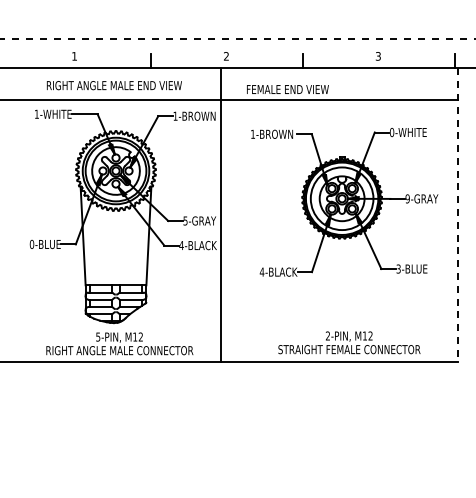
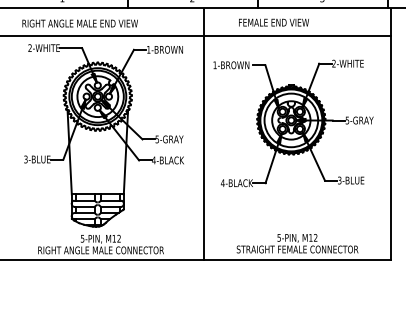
text: (114, 85) -> (80, 23), moved
text: (287, 89) -> (273, 22), moved
text: (36, 113) -> (29, 47), 1-WHITE -> 2-WHITE
text: (392, 132) -> (334, 63), 0-WHITE -> 2-WHITE
text: (407, 198) -> (347, 120), 9-GRAY -> 5-GRAY
line: (220, 215) -> (204, 134), moved
line: (458, 215) -> (390, 134), dashed -> solid
text: (31, 244) -> (25, 159), 0-BLUE -> 3-BLUE
text: (327, 335) -> (278, 237), 2-PIN, -> 5-PIN,

